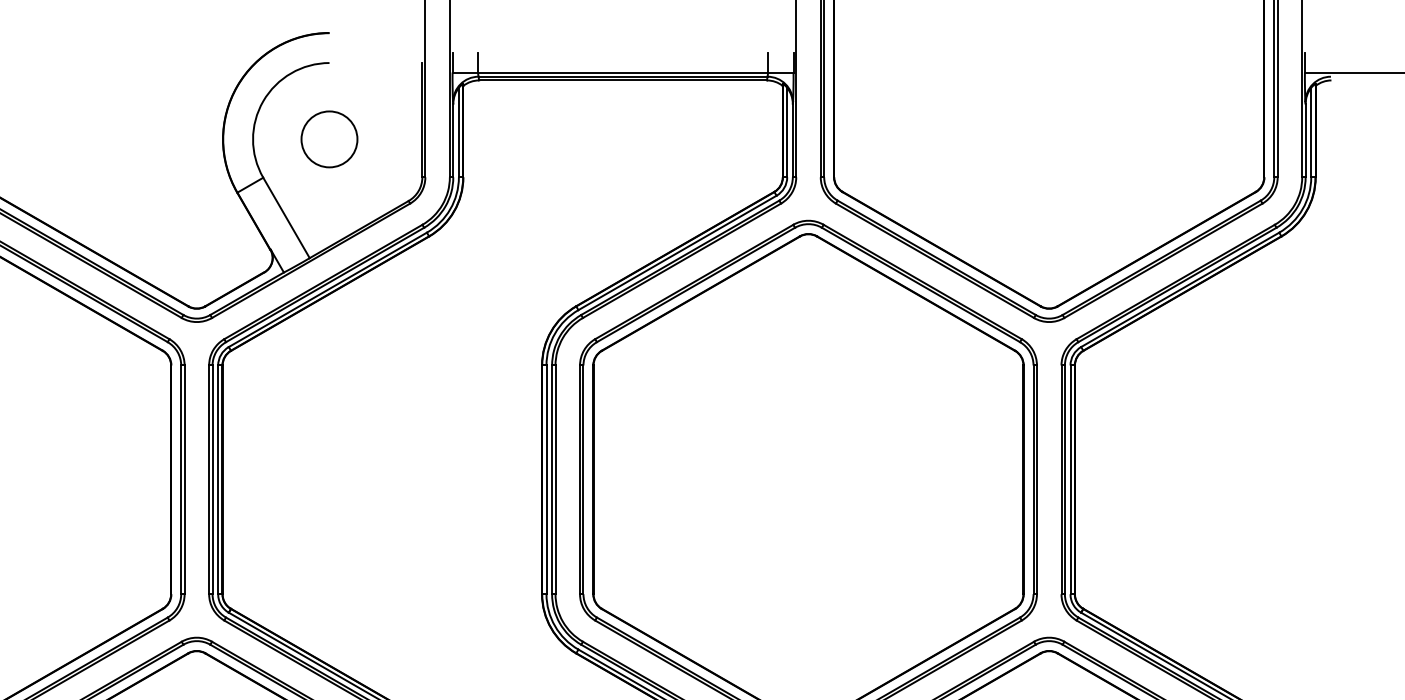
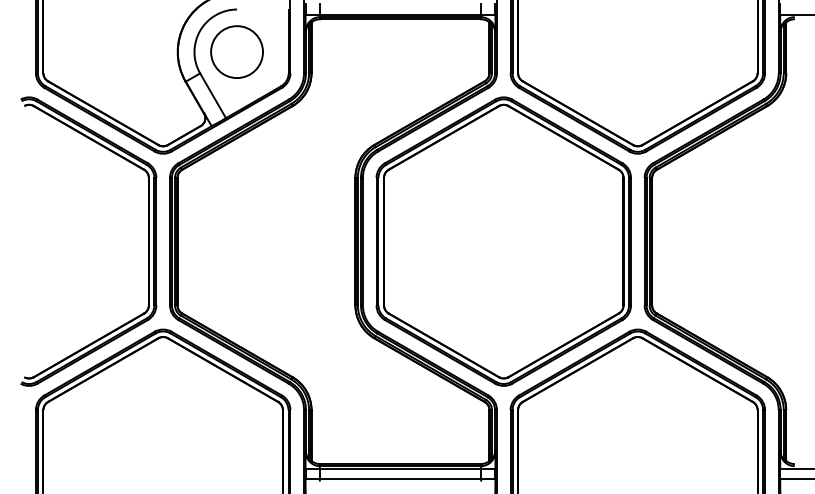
circle: (328, 138) -> (236, 51), size x1.67

